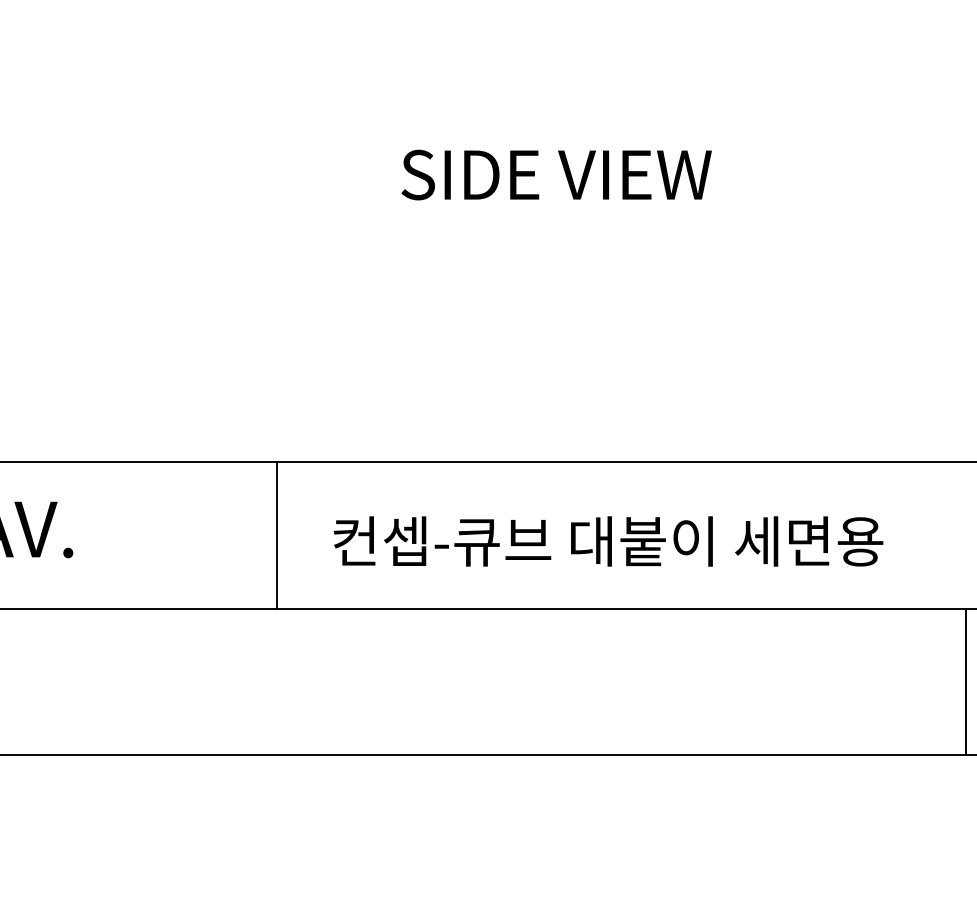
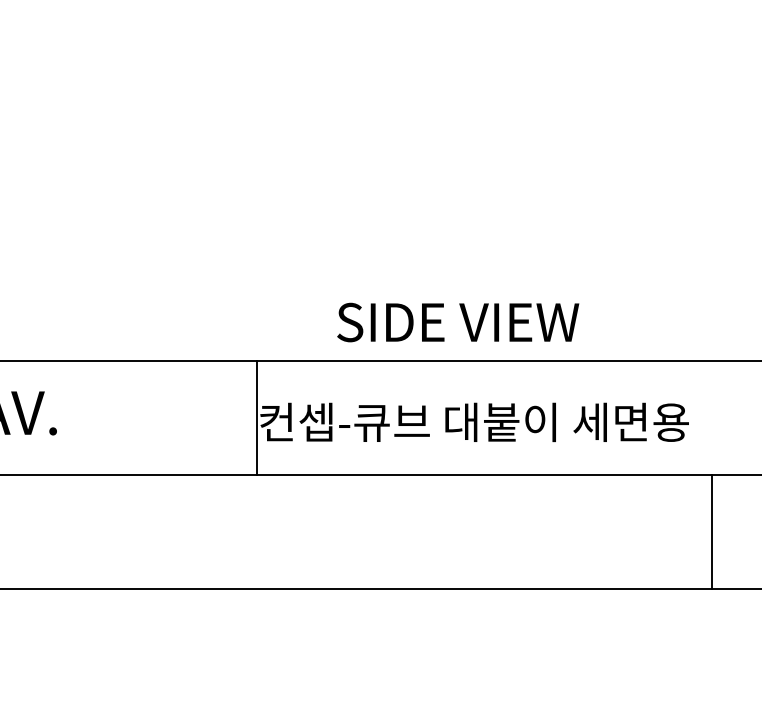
text: (557, 174) -> (458, 322), moved
line: (276, 535) -> (256, 417), moved
line: (965, 681) -> (711, 531), moved

